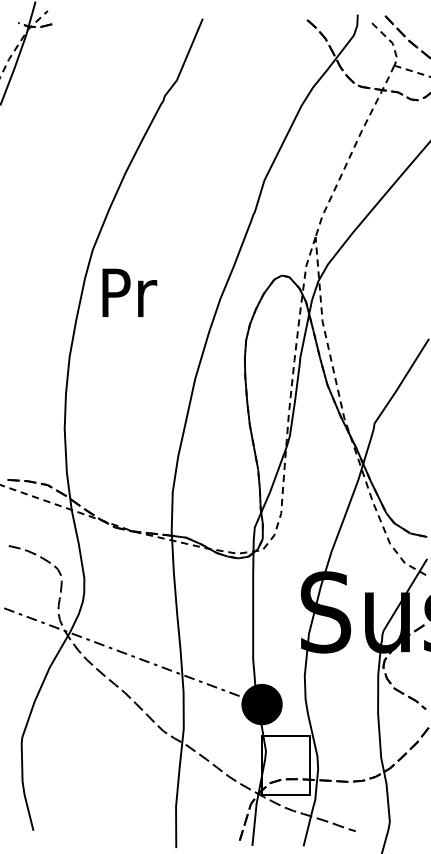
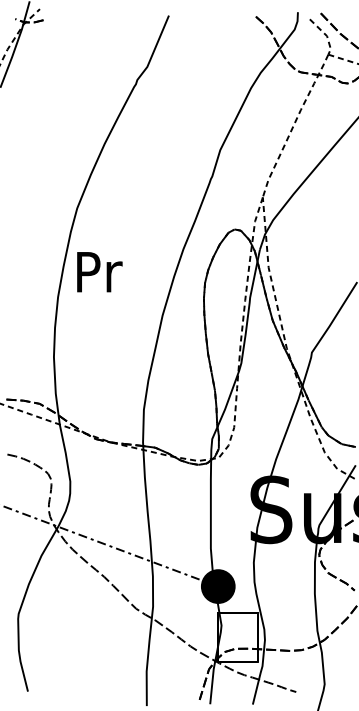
text: (129, 292) -> (99, 271), moved

